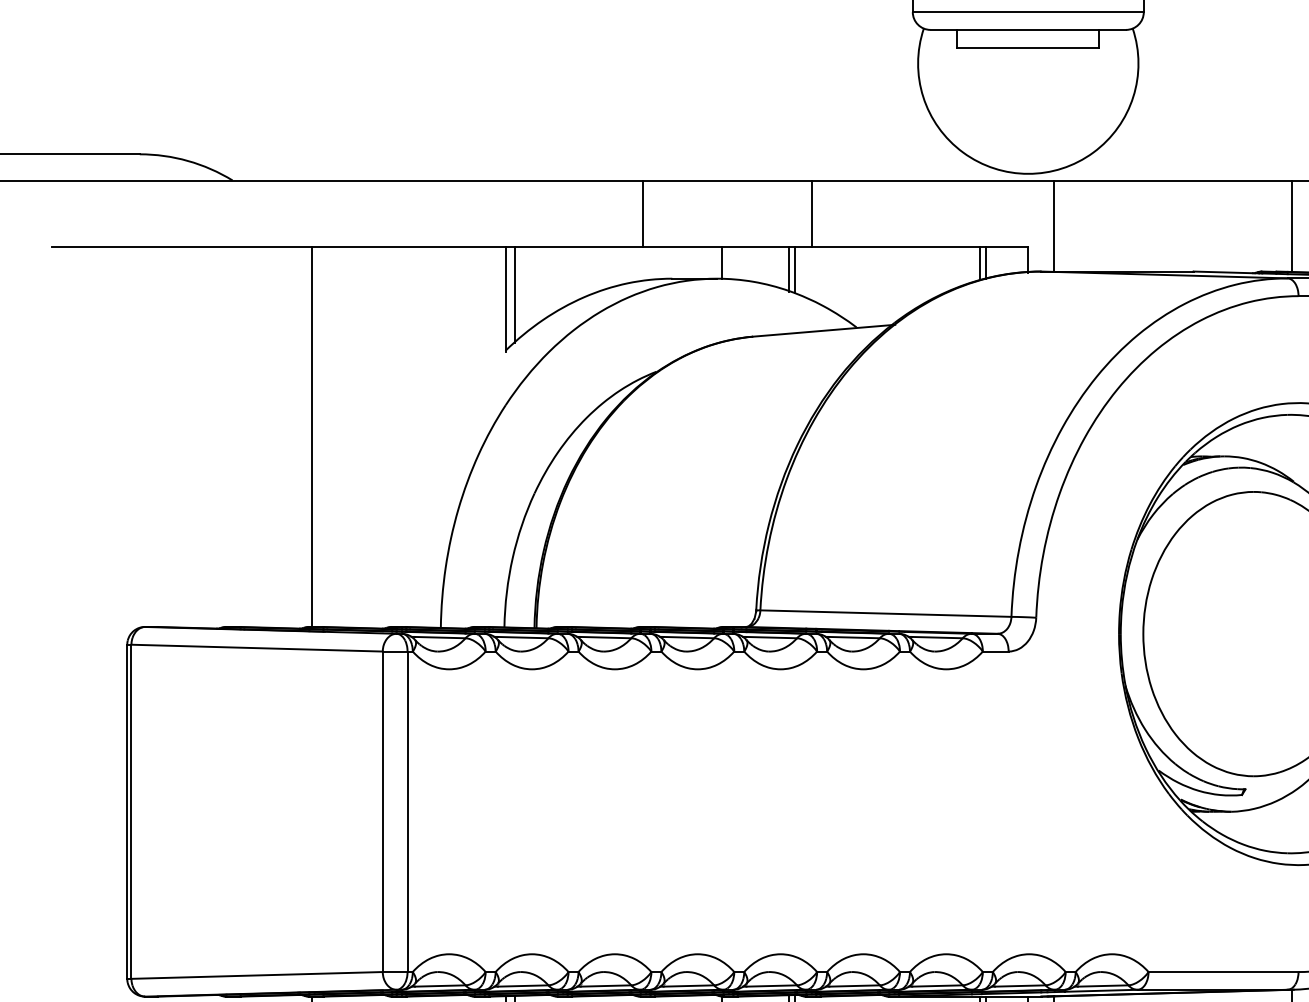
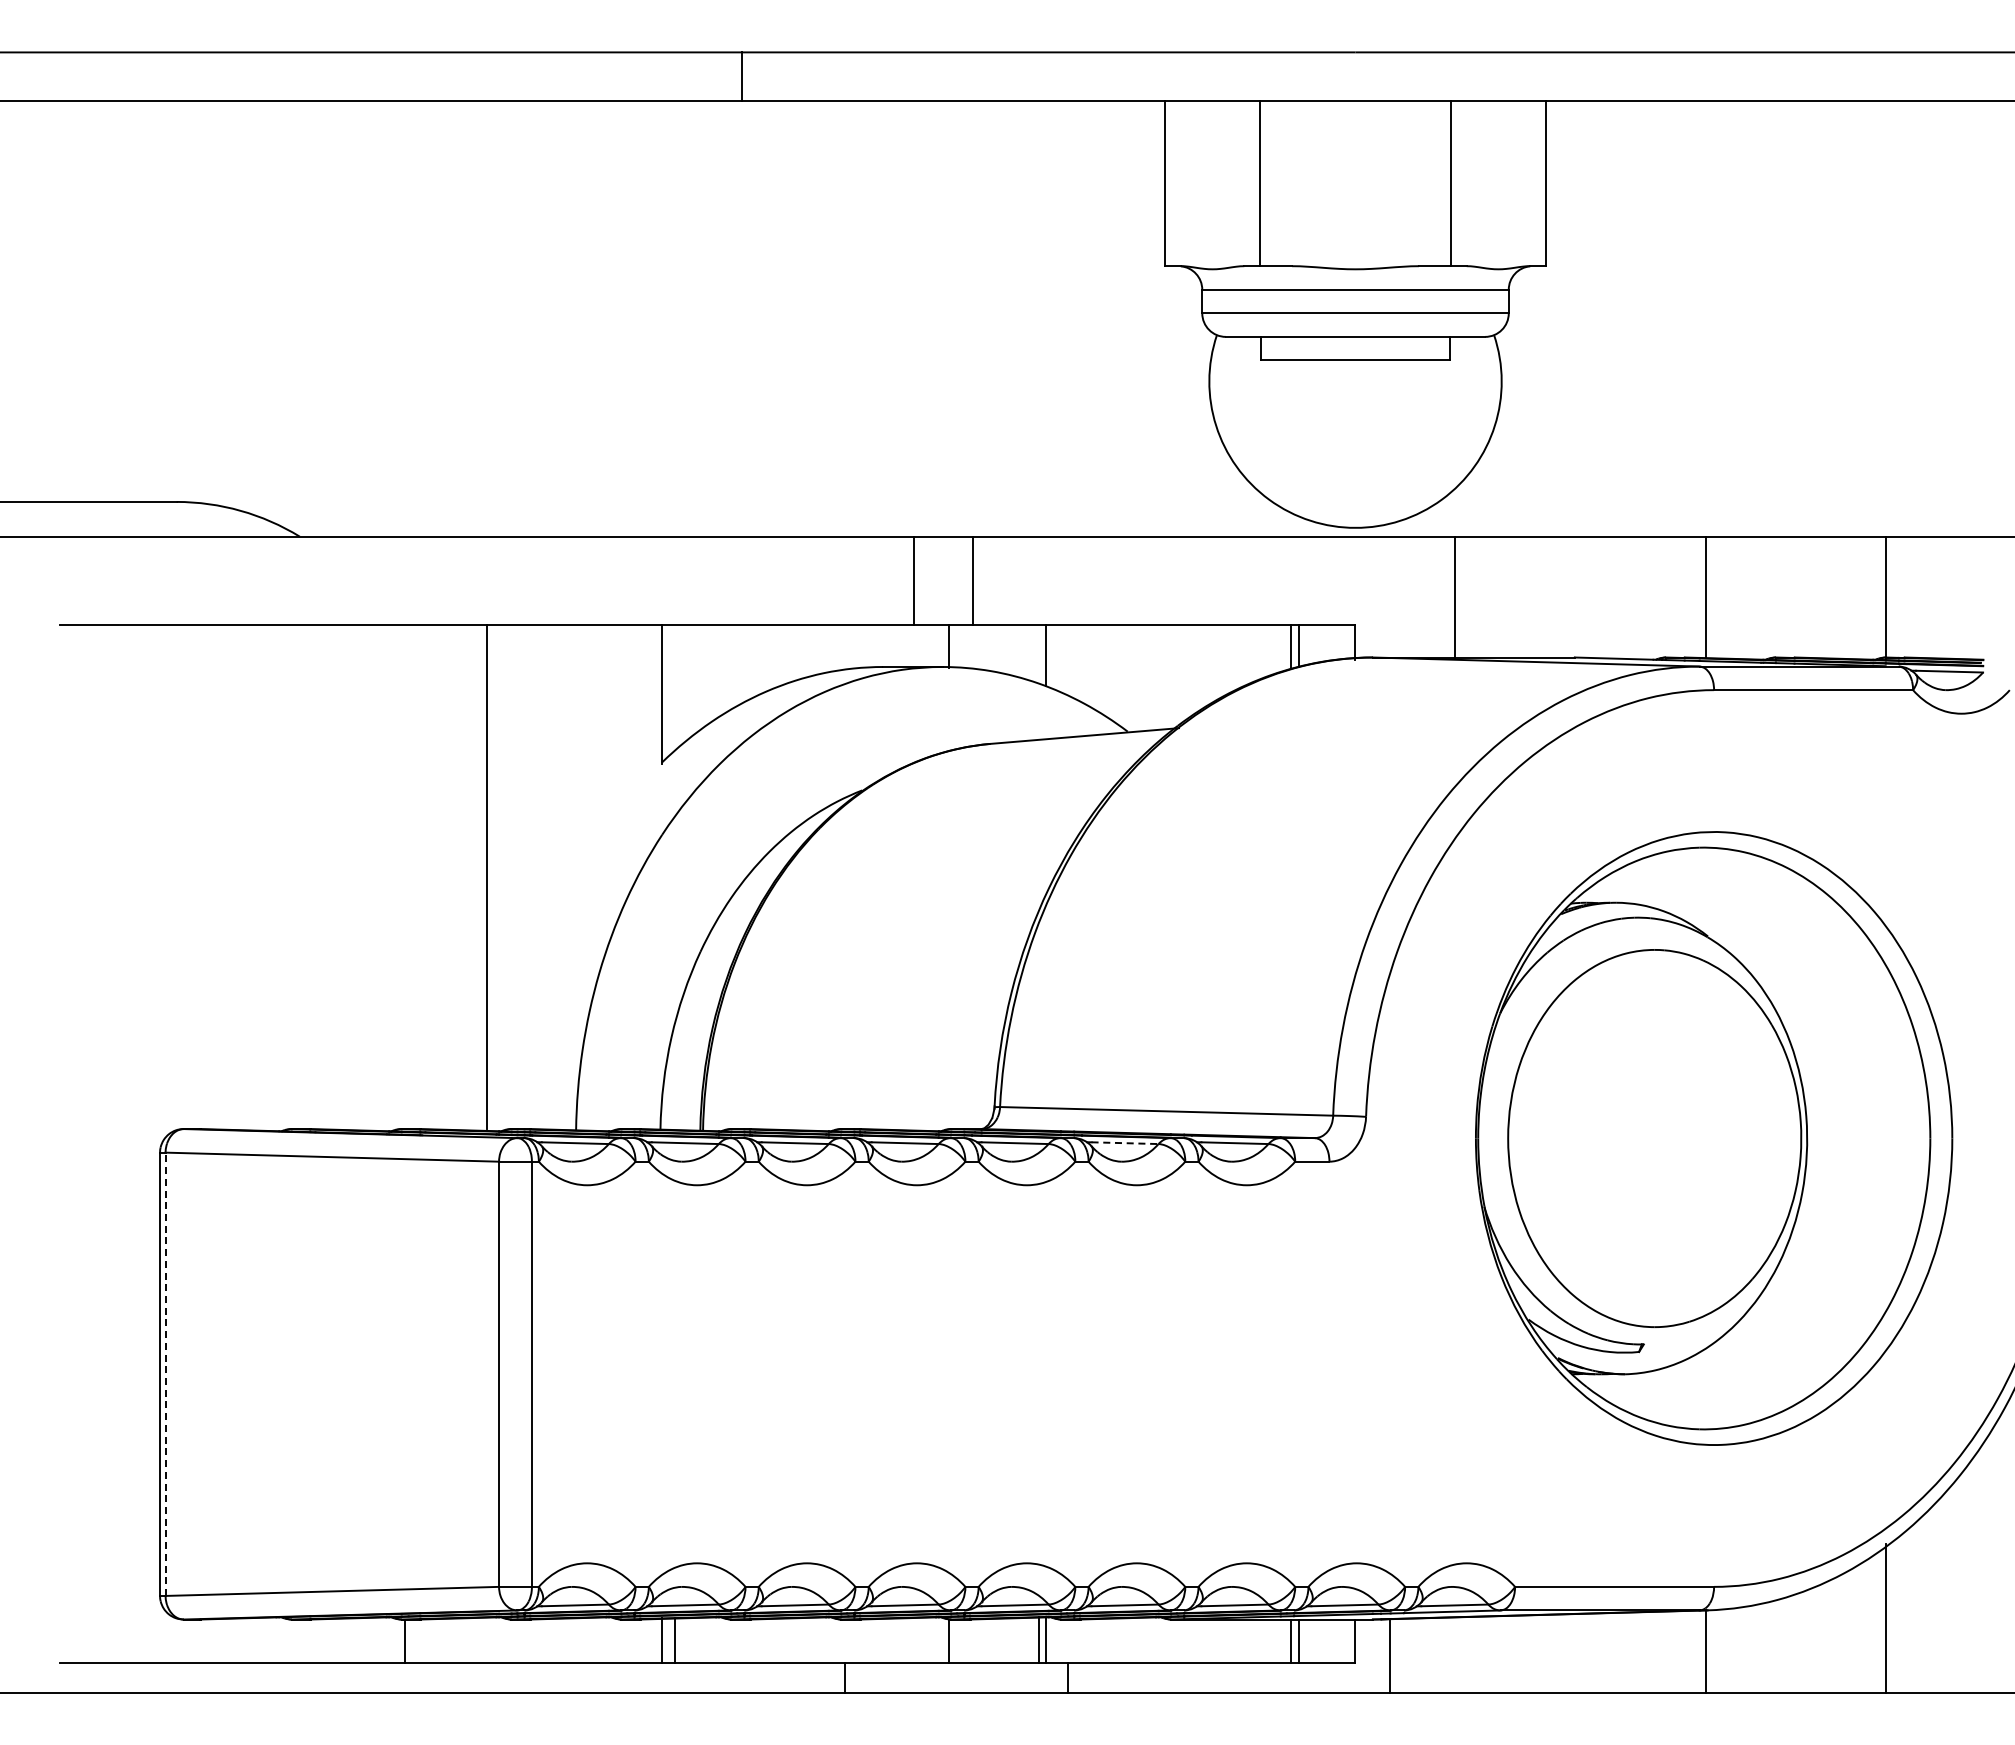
line: (643, 214) -> (913, 581), moved
line: (811, 214) -> (973, 581), moved
line: (1053, 226) -> (1454, 597), moved
line: (789, 269) -> (1038, 654), removed
line: (515, 294) -> (674, 688), removed
line: (312, 437) -> (487, 877), moved
line: (854, 637) -> (1125, 1143), solid -> dashed
line: (131, 811) -> (165, 1374), solid -> dashed

